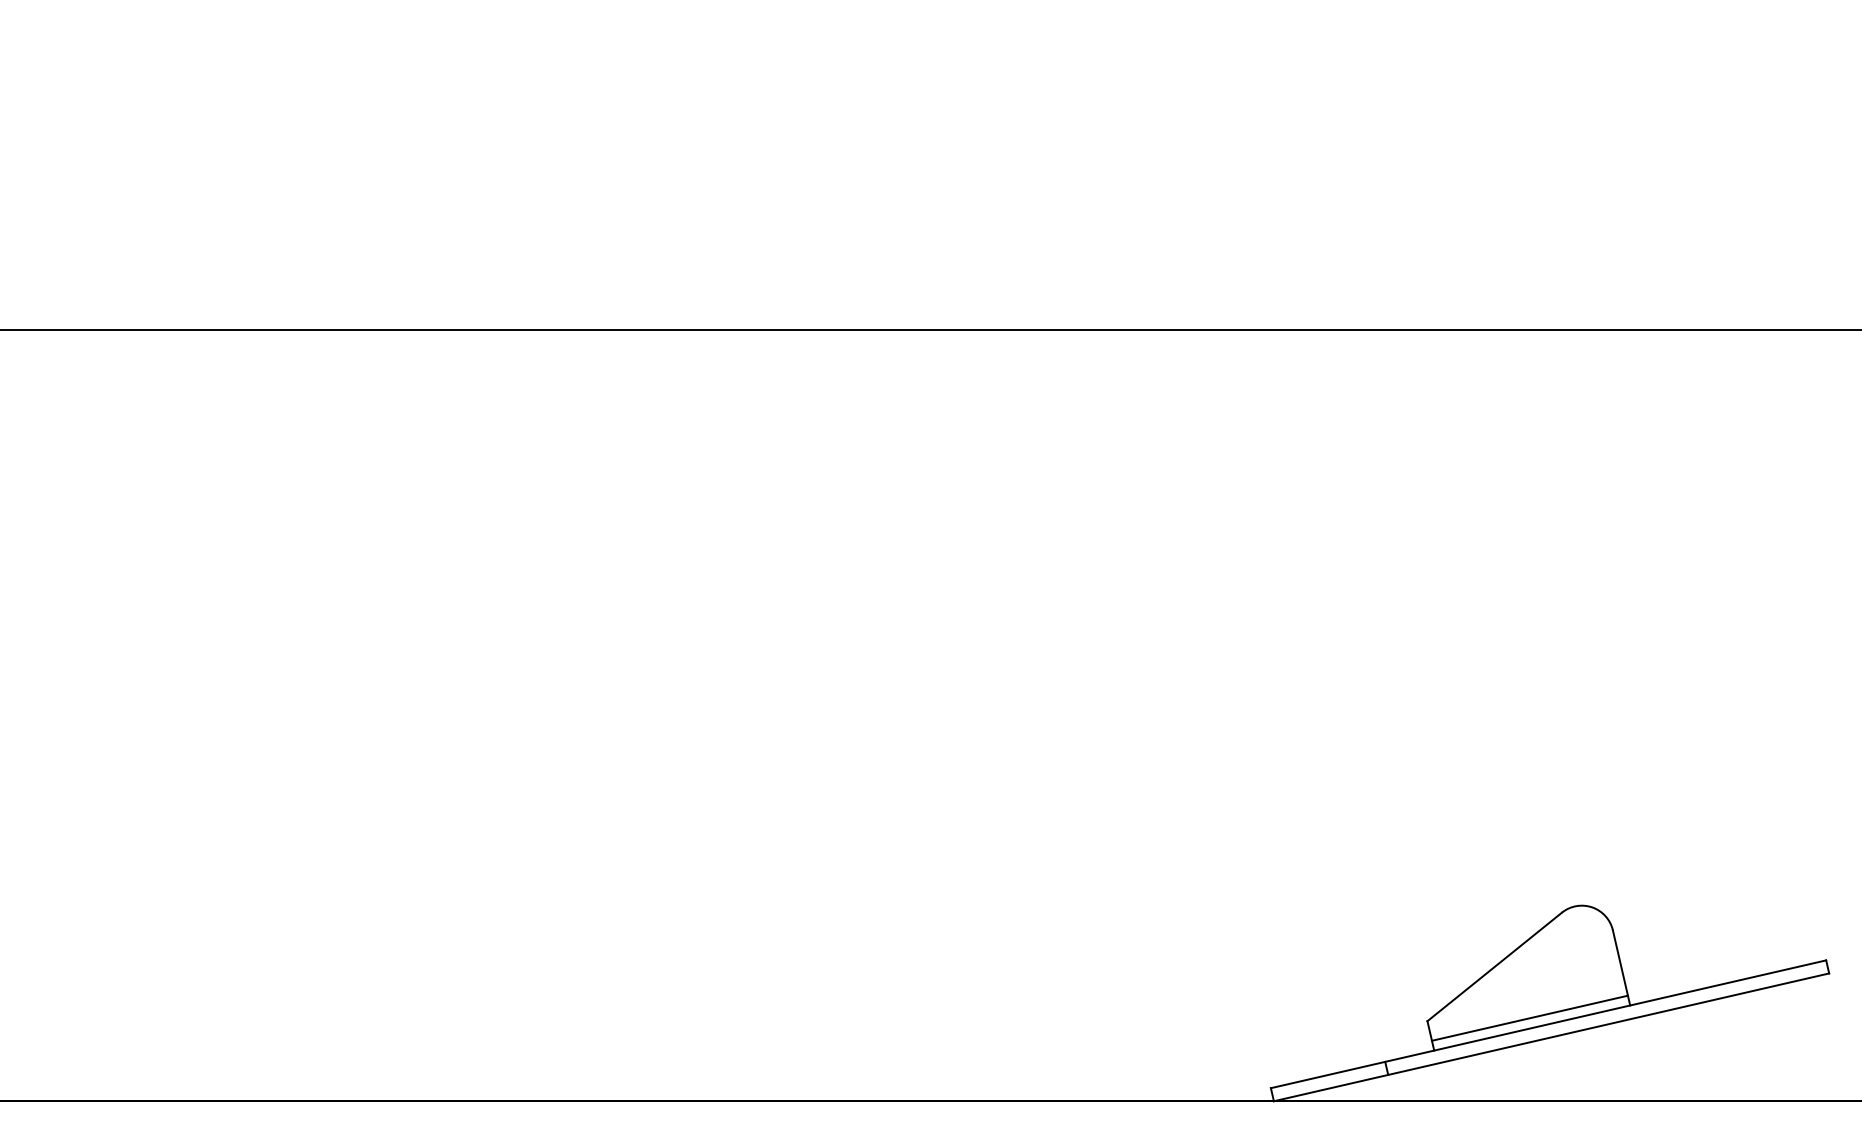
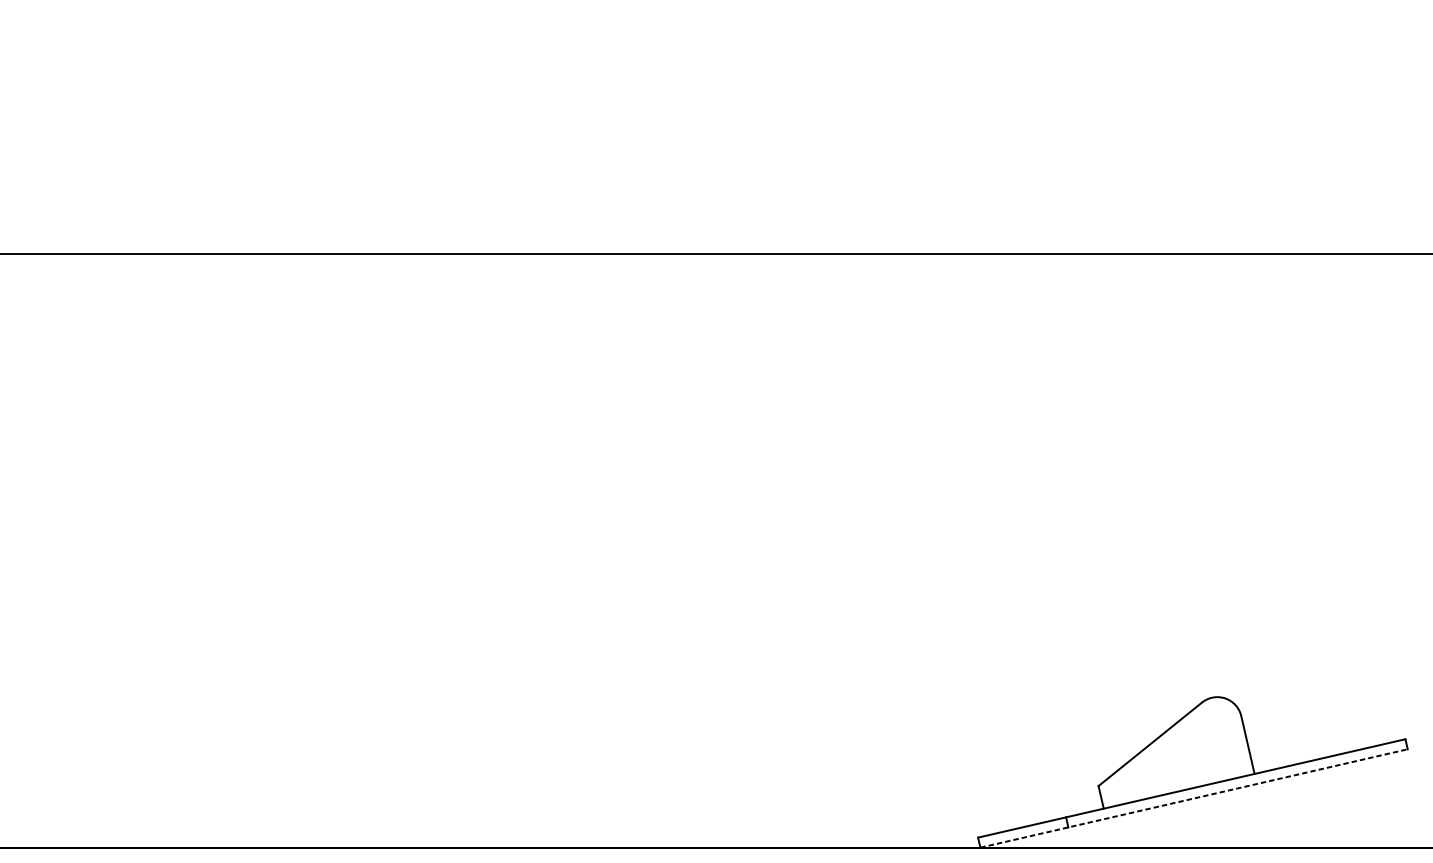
line: (1529, 1017) -> (1177, 783), removed
line: (1551, 1037) -> (1194, 798), solid -> dashed

